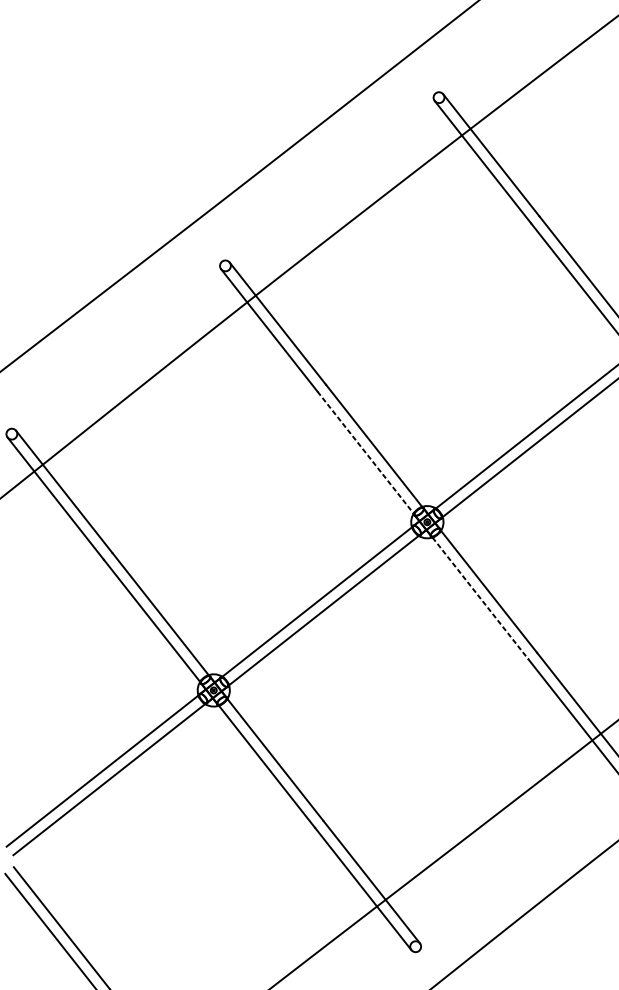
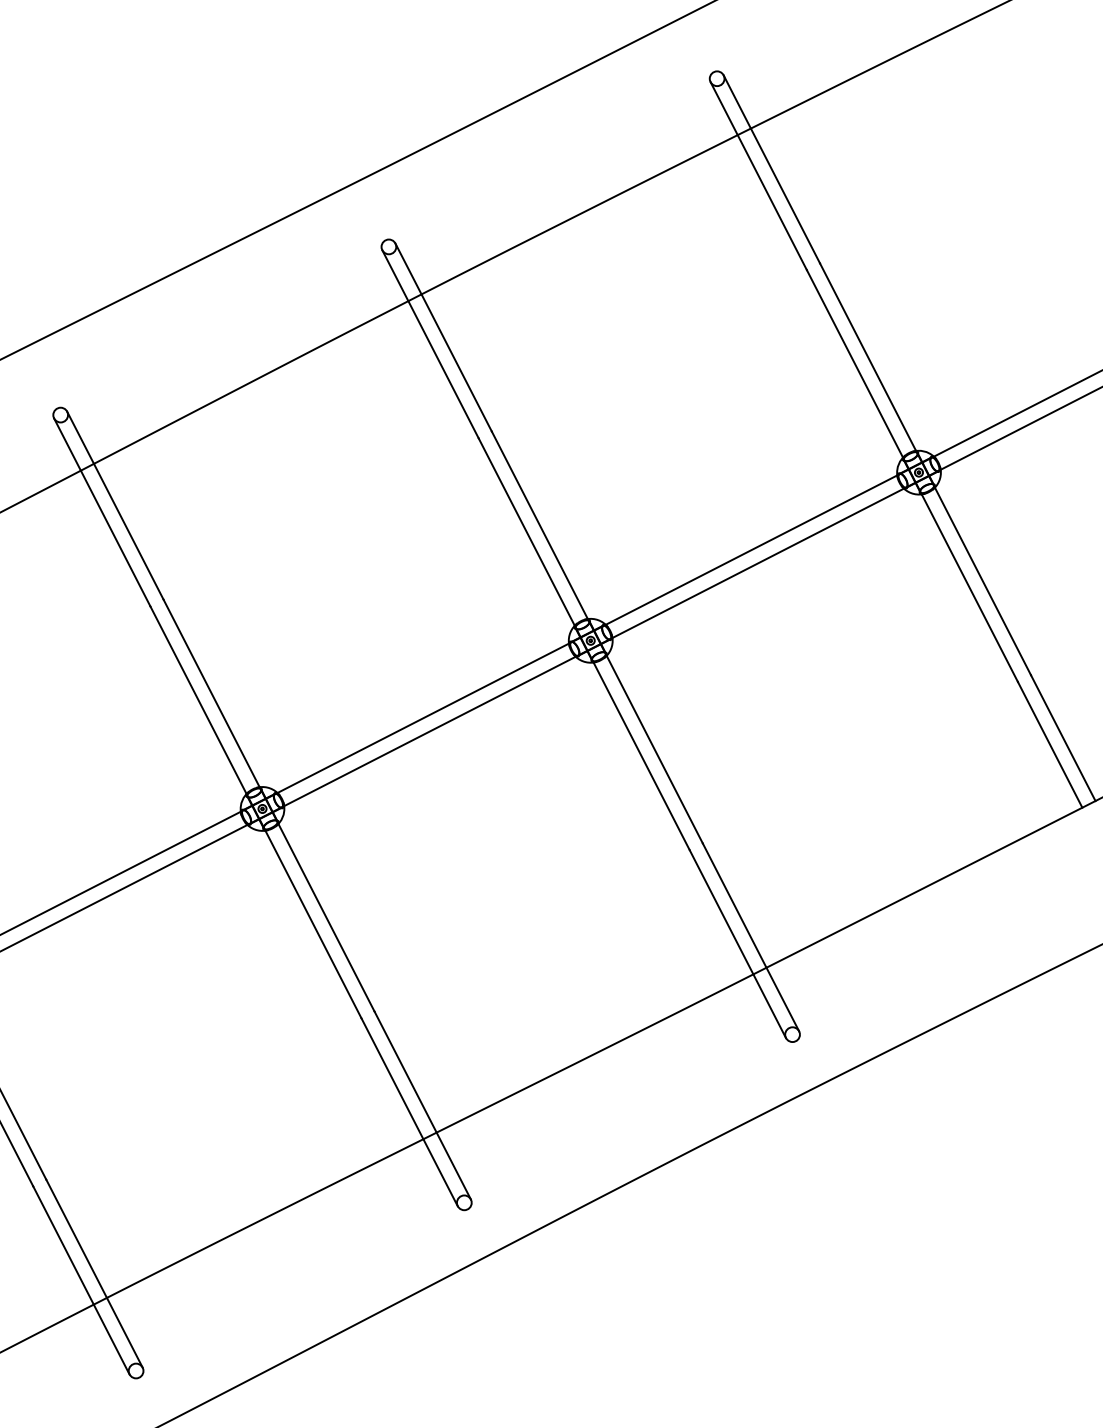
line: (365, 452) -> (526, 532), dashed -> solid
line: (480, 598) -> (641, 756), dashed -> solid

